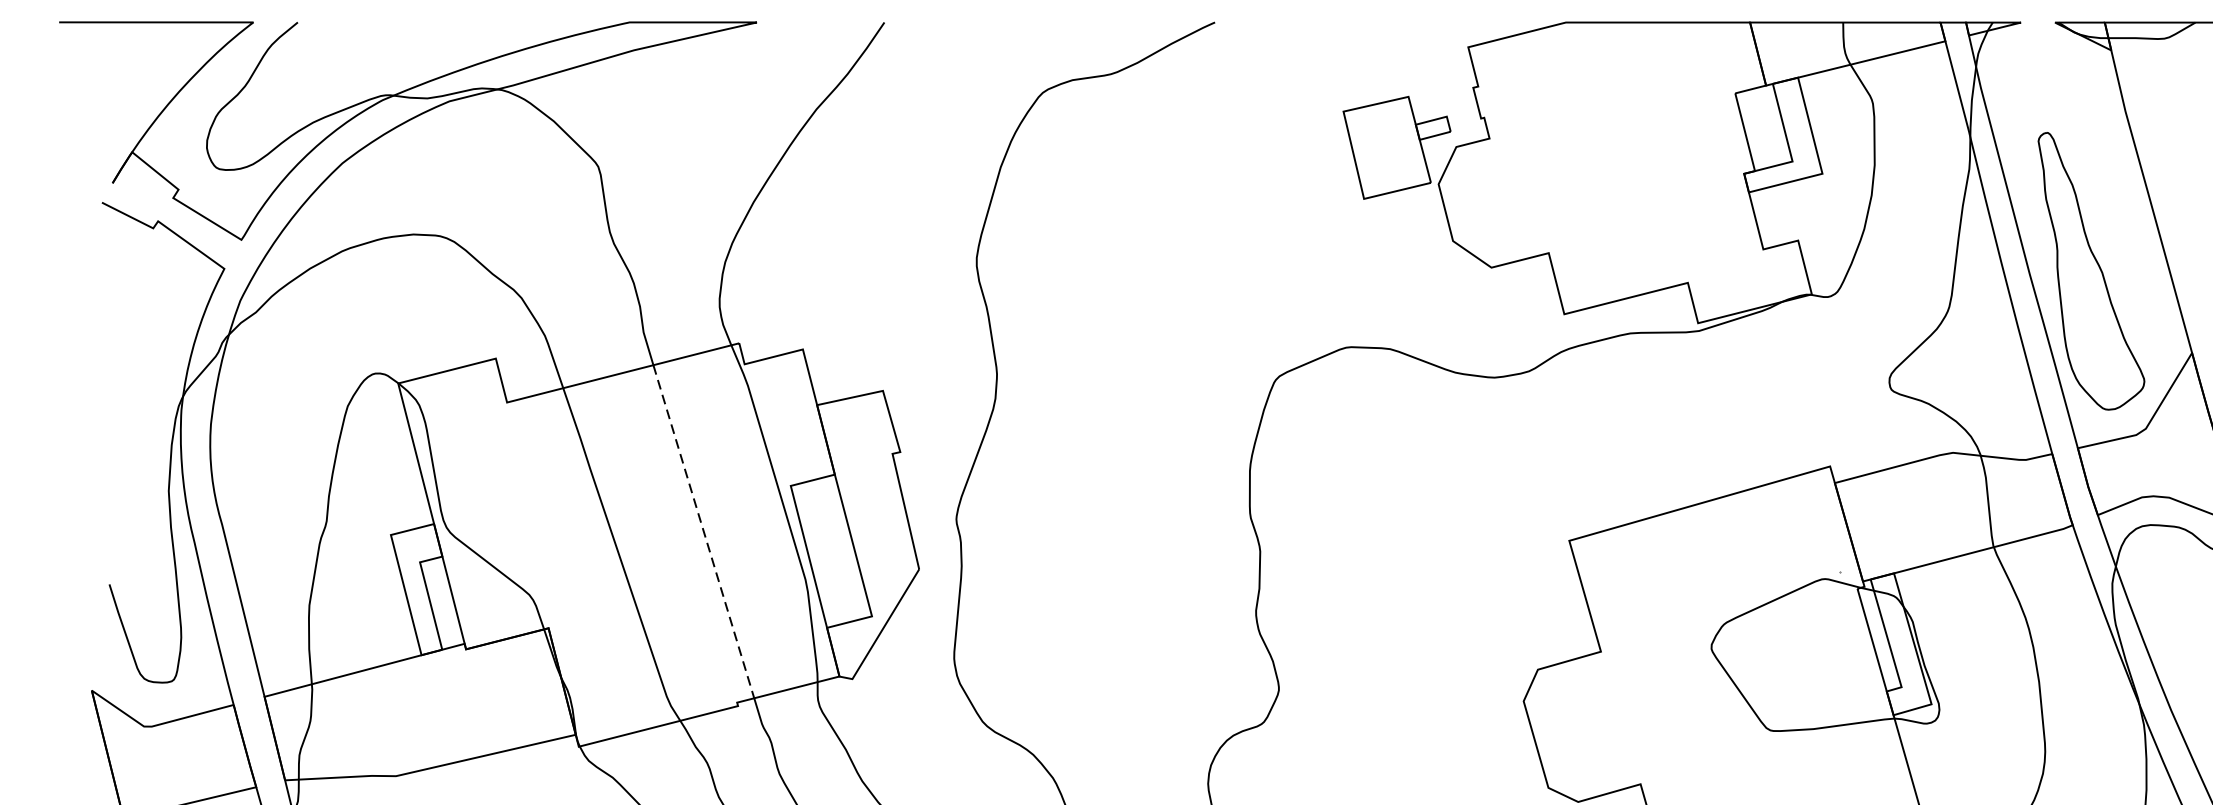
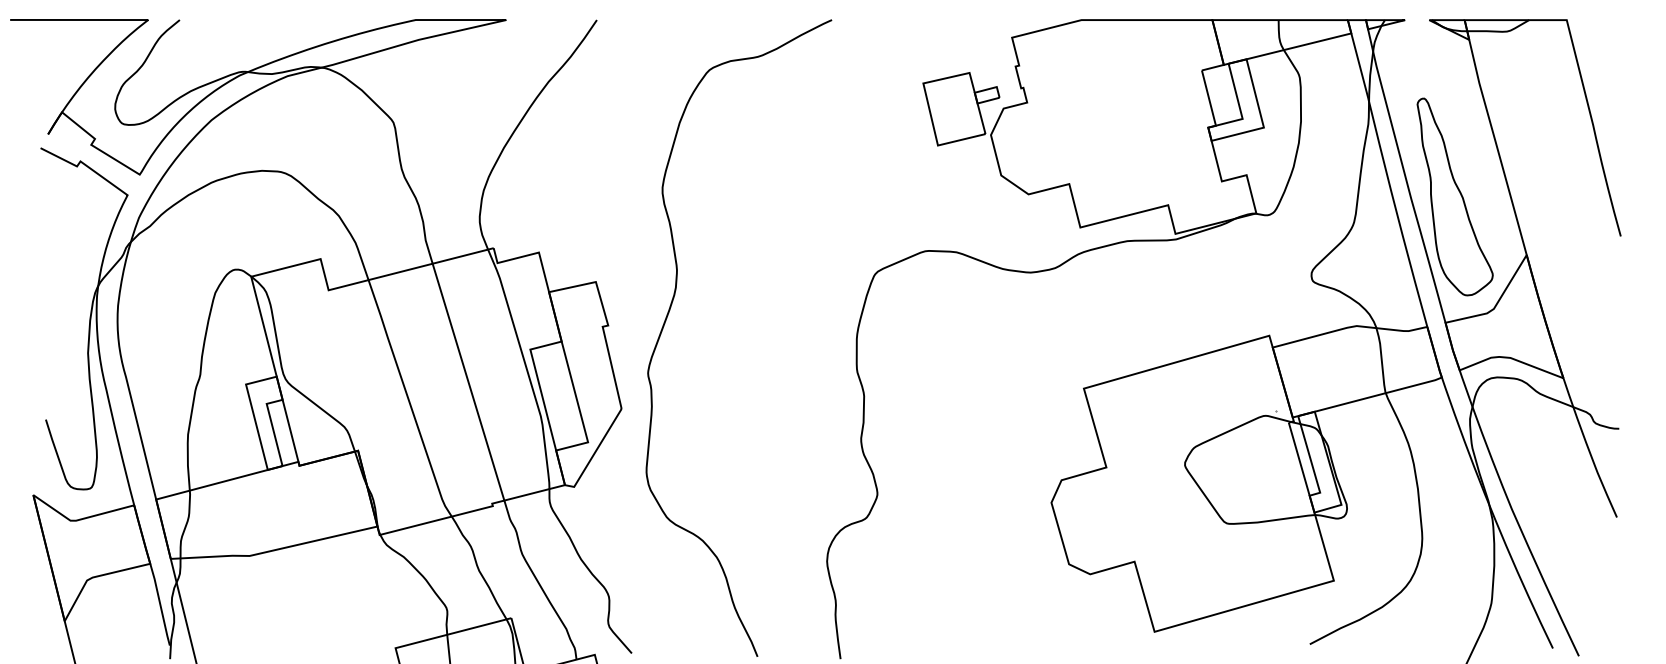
line: (703, 532) -> (468, 382), dashed -> solid

